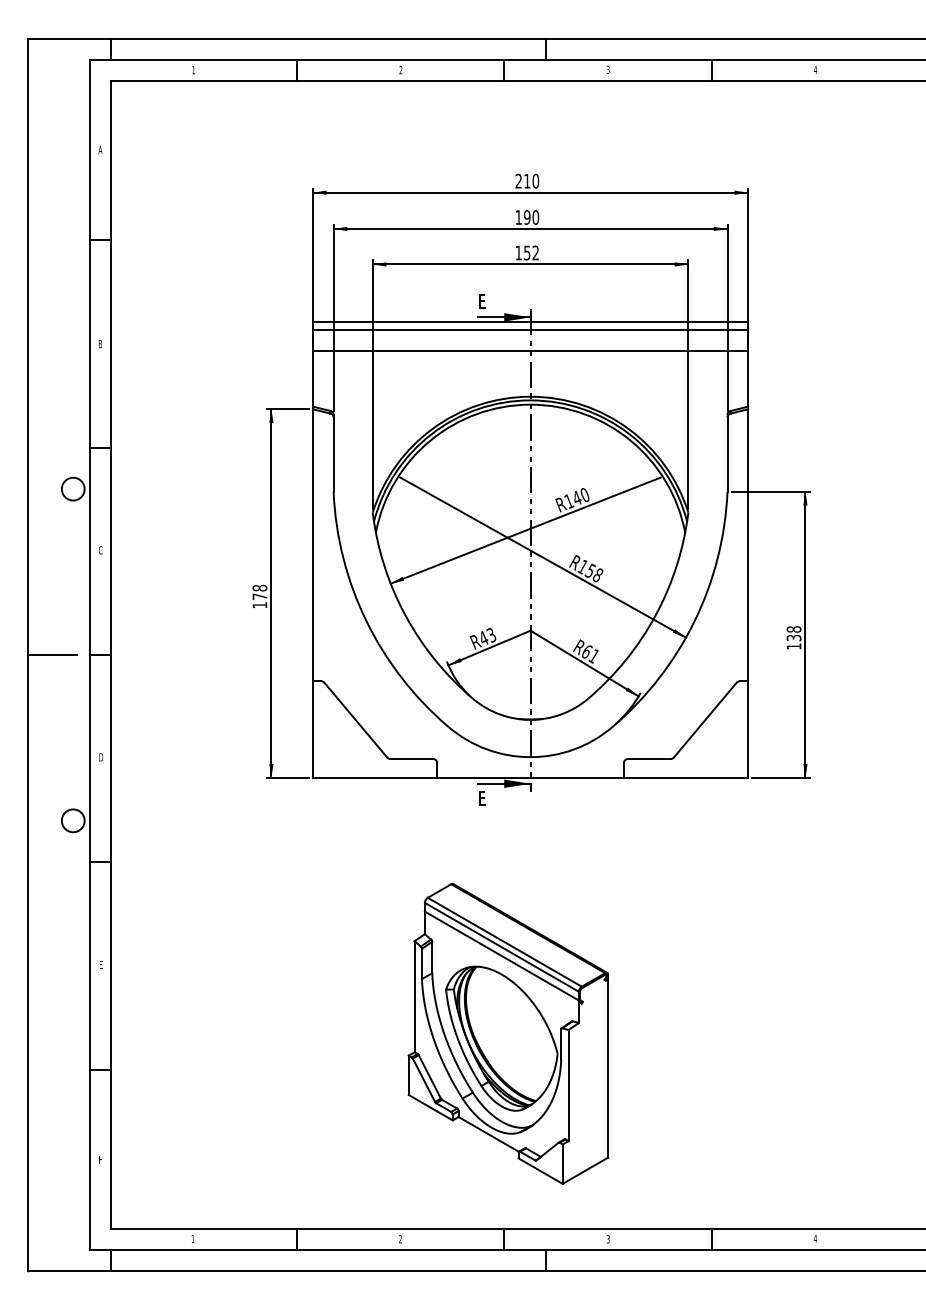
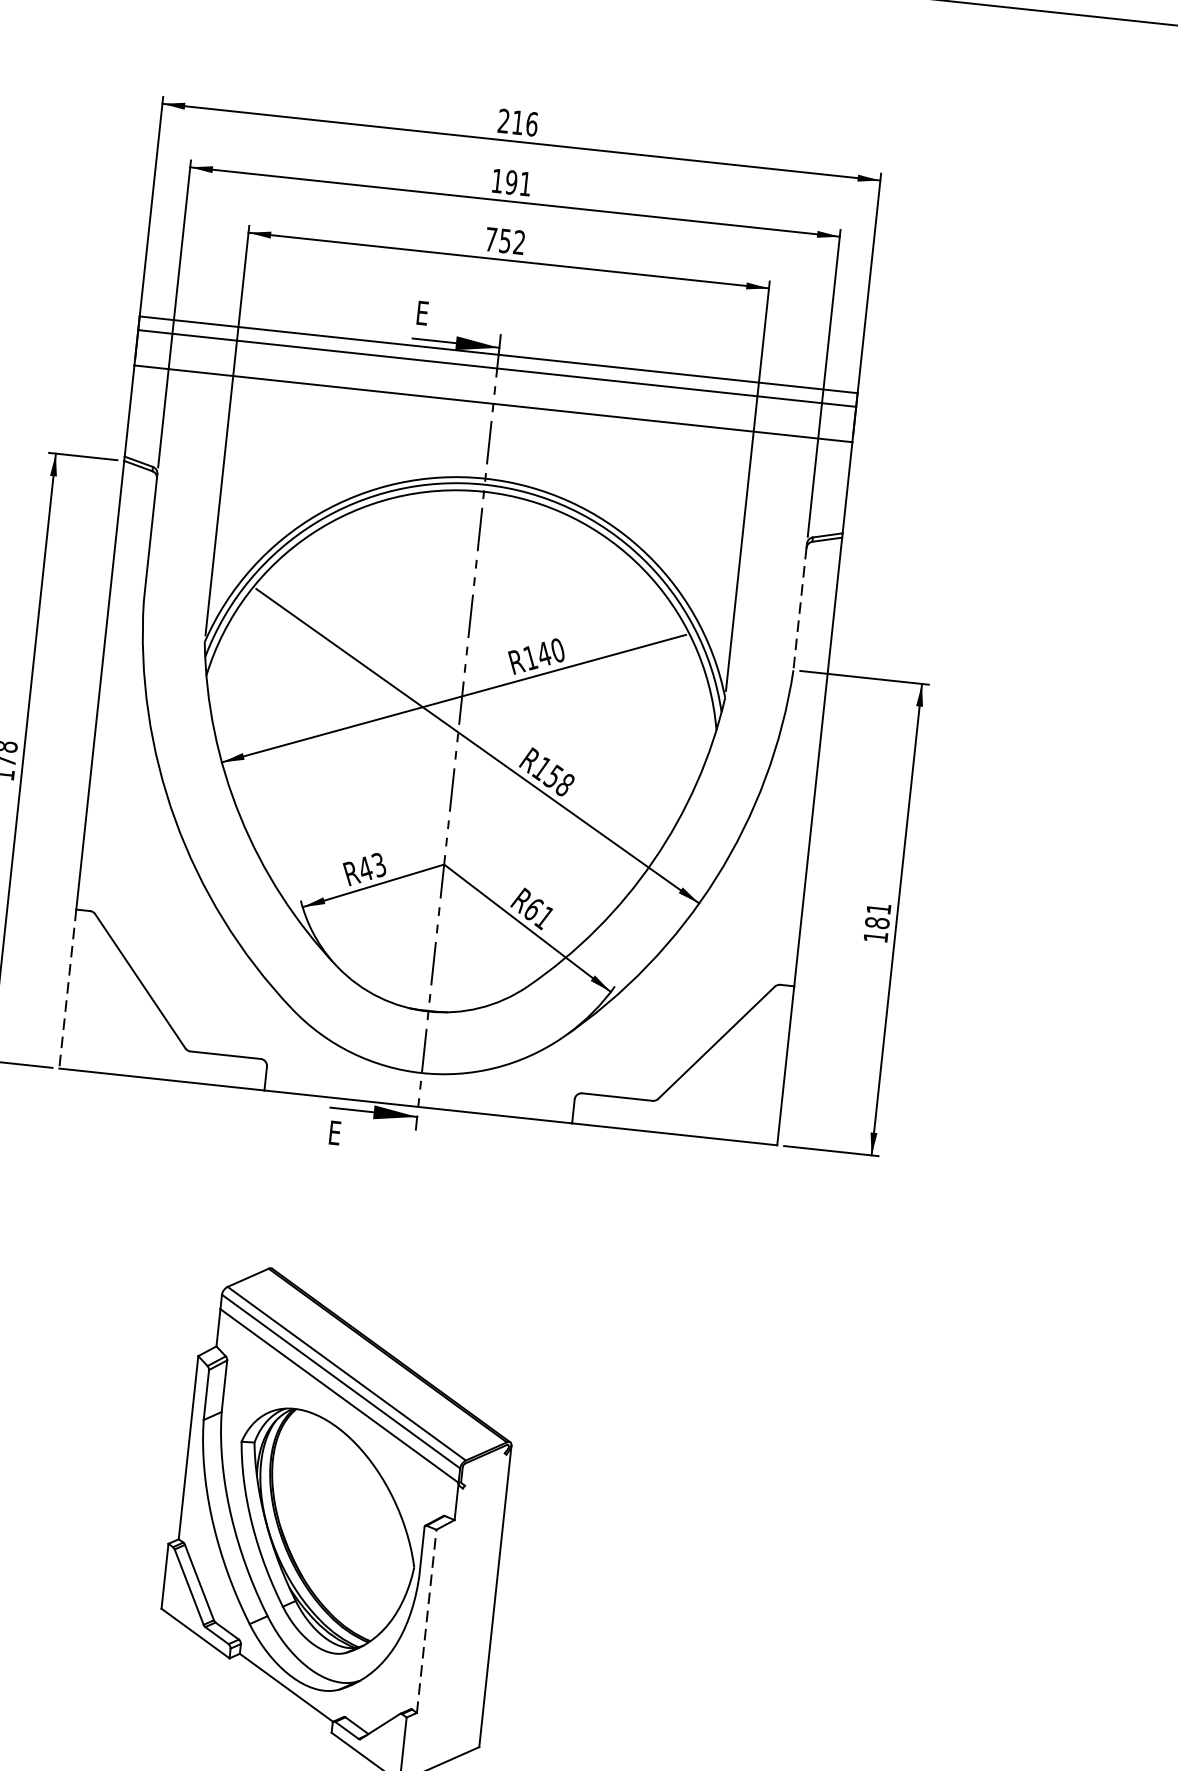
text: (535, 180) -> (531, 122), 210 -> 216
text: (535, 217) -> (525, 183), 190 -> 191
text: (518, 252) -> (490, 238), 152 -> 752
line: (727, 455) -> (799, 610), solid -> dashed
text: (793, 633) -> (877, 915), 138 -> 181
line: (312, 730) -> (67, 990), solid -> dashed
line: (568, 1085) -> (426, 1621), solid -> dashed

